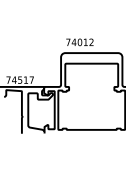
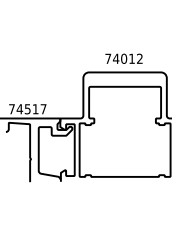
text: (79, 42) -> (123, 58), moved

